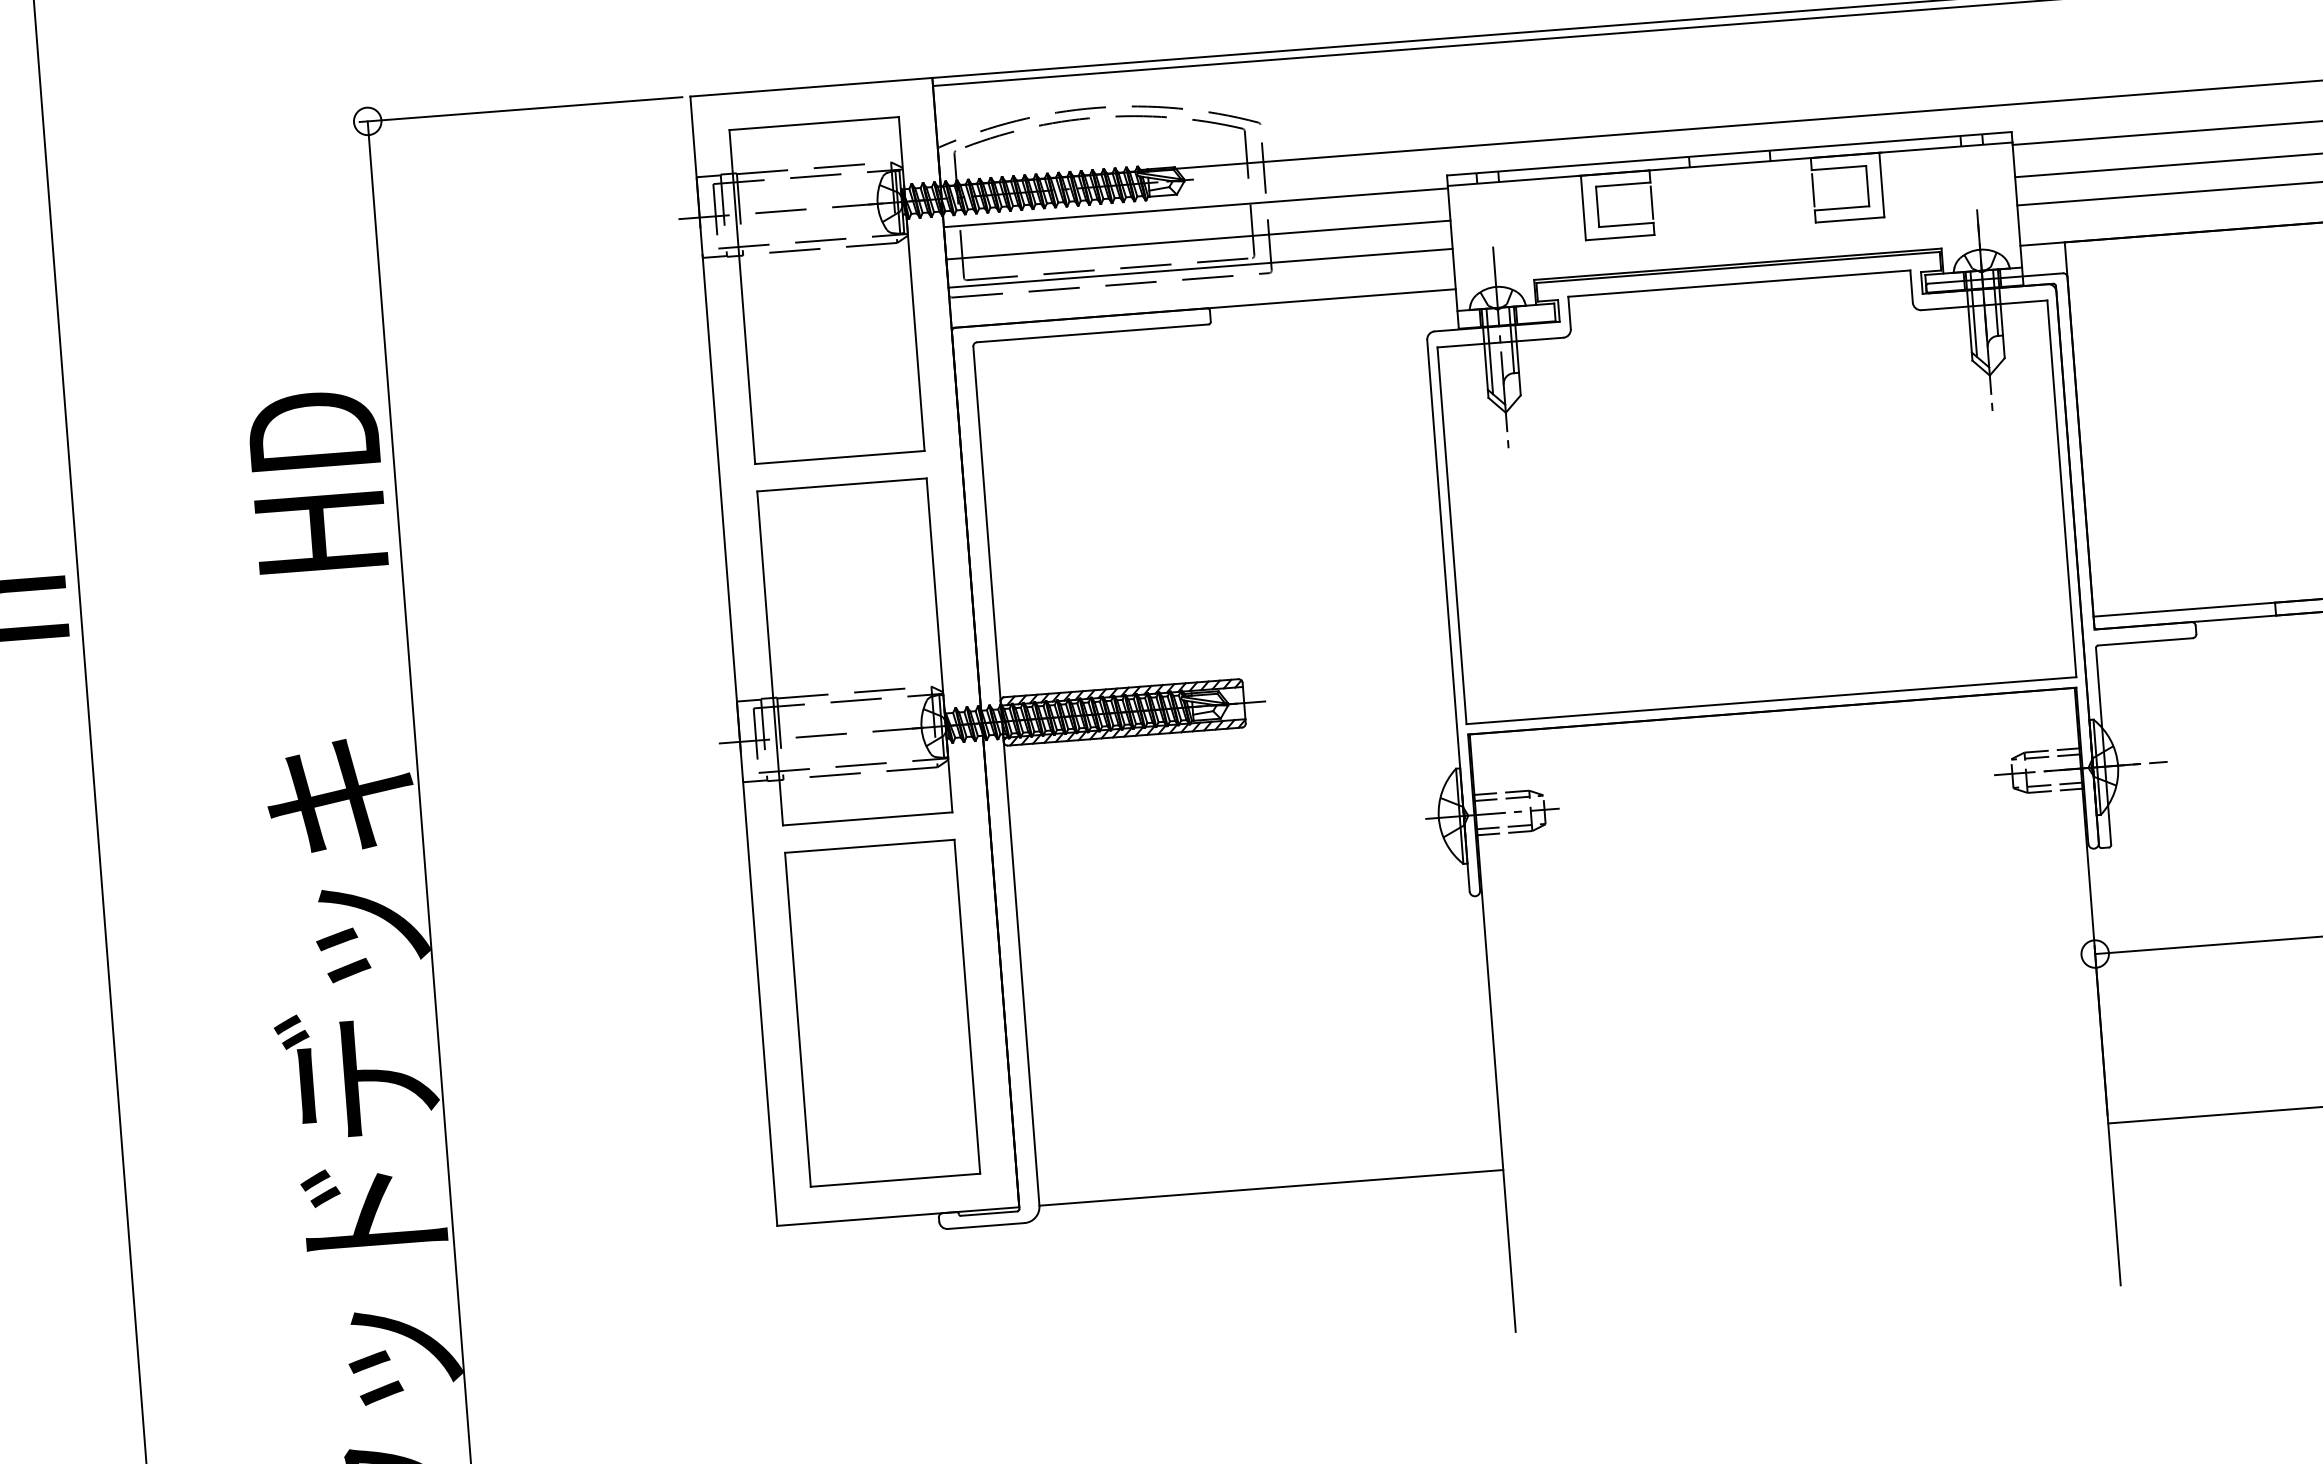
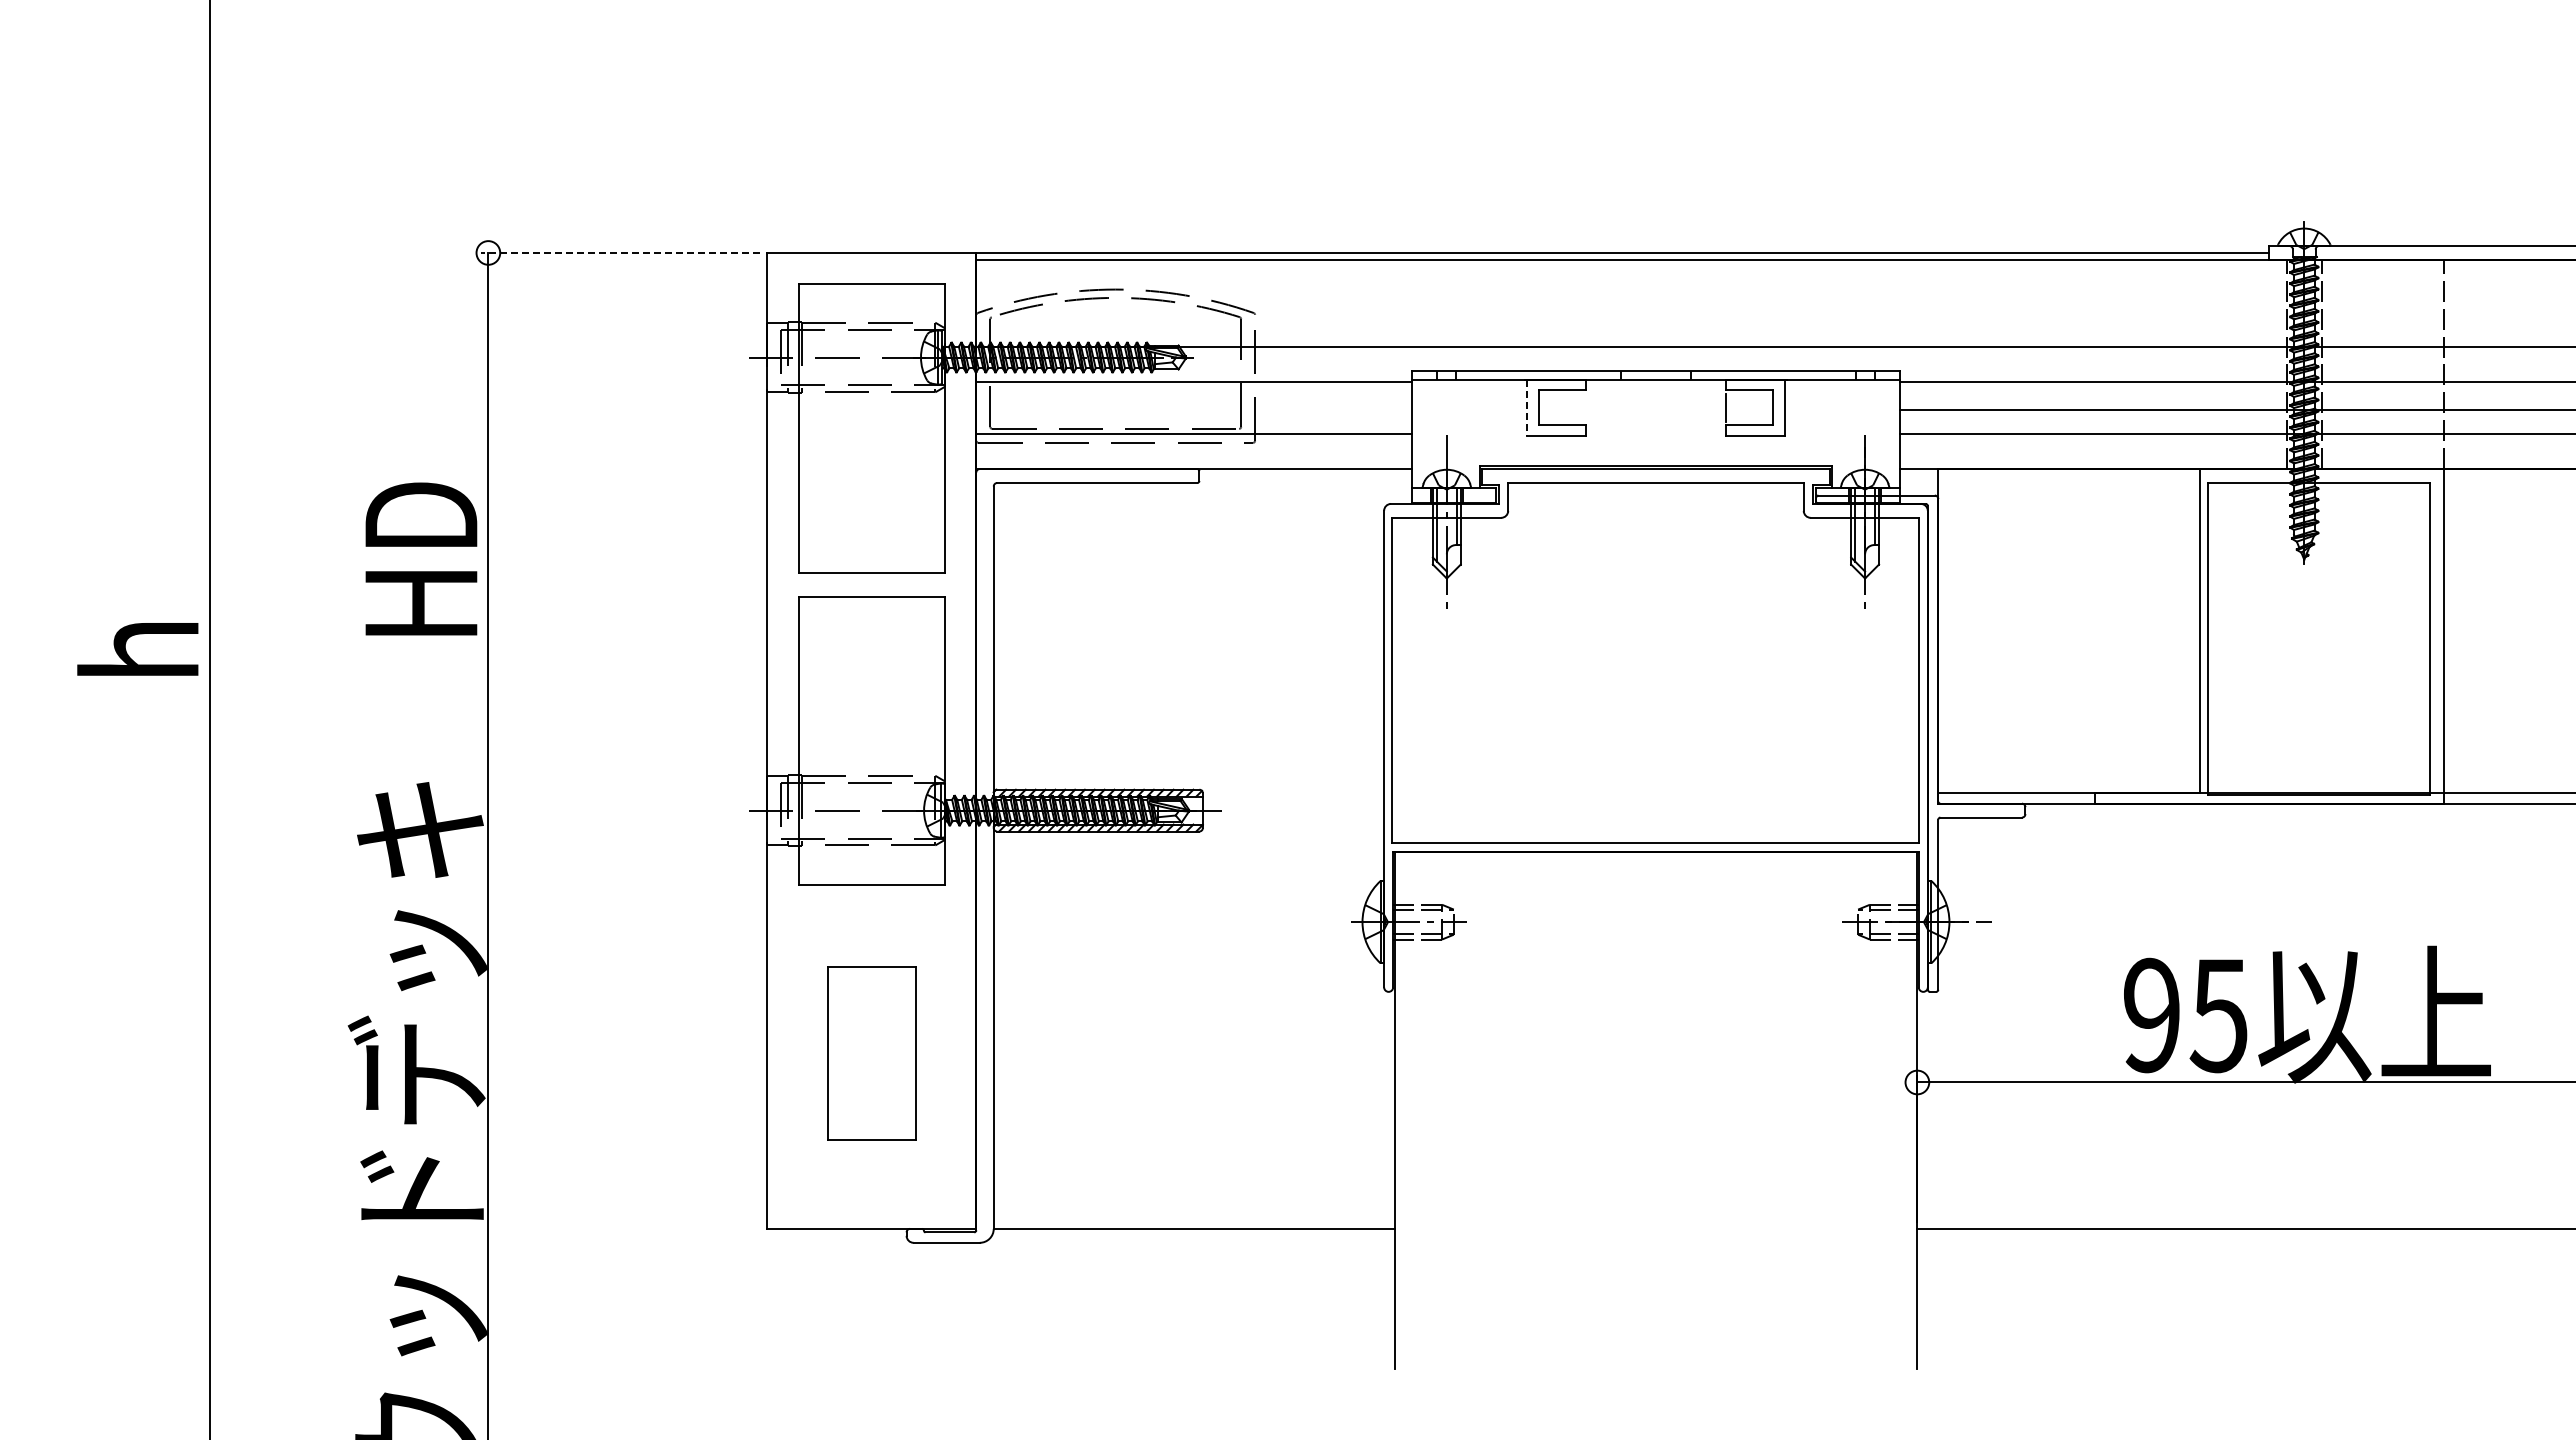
line: (520, 109) -> (620, 252), solid -> dashed
line: (1652, 202) -> (1586, 407), removed
line: (1583, 207) -> (1527, 407), solid -> dashed
line: (1198, 239) -> (1194, 409), removed
part: (882, 1013) -> (871, 1053), size x0.6

